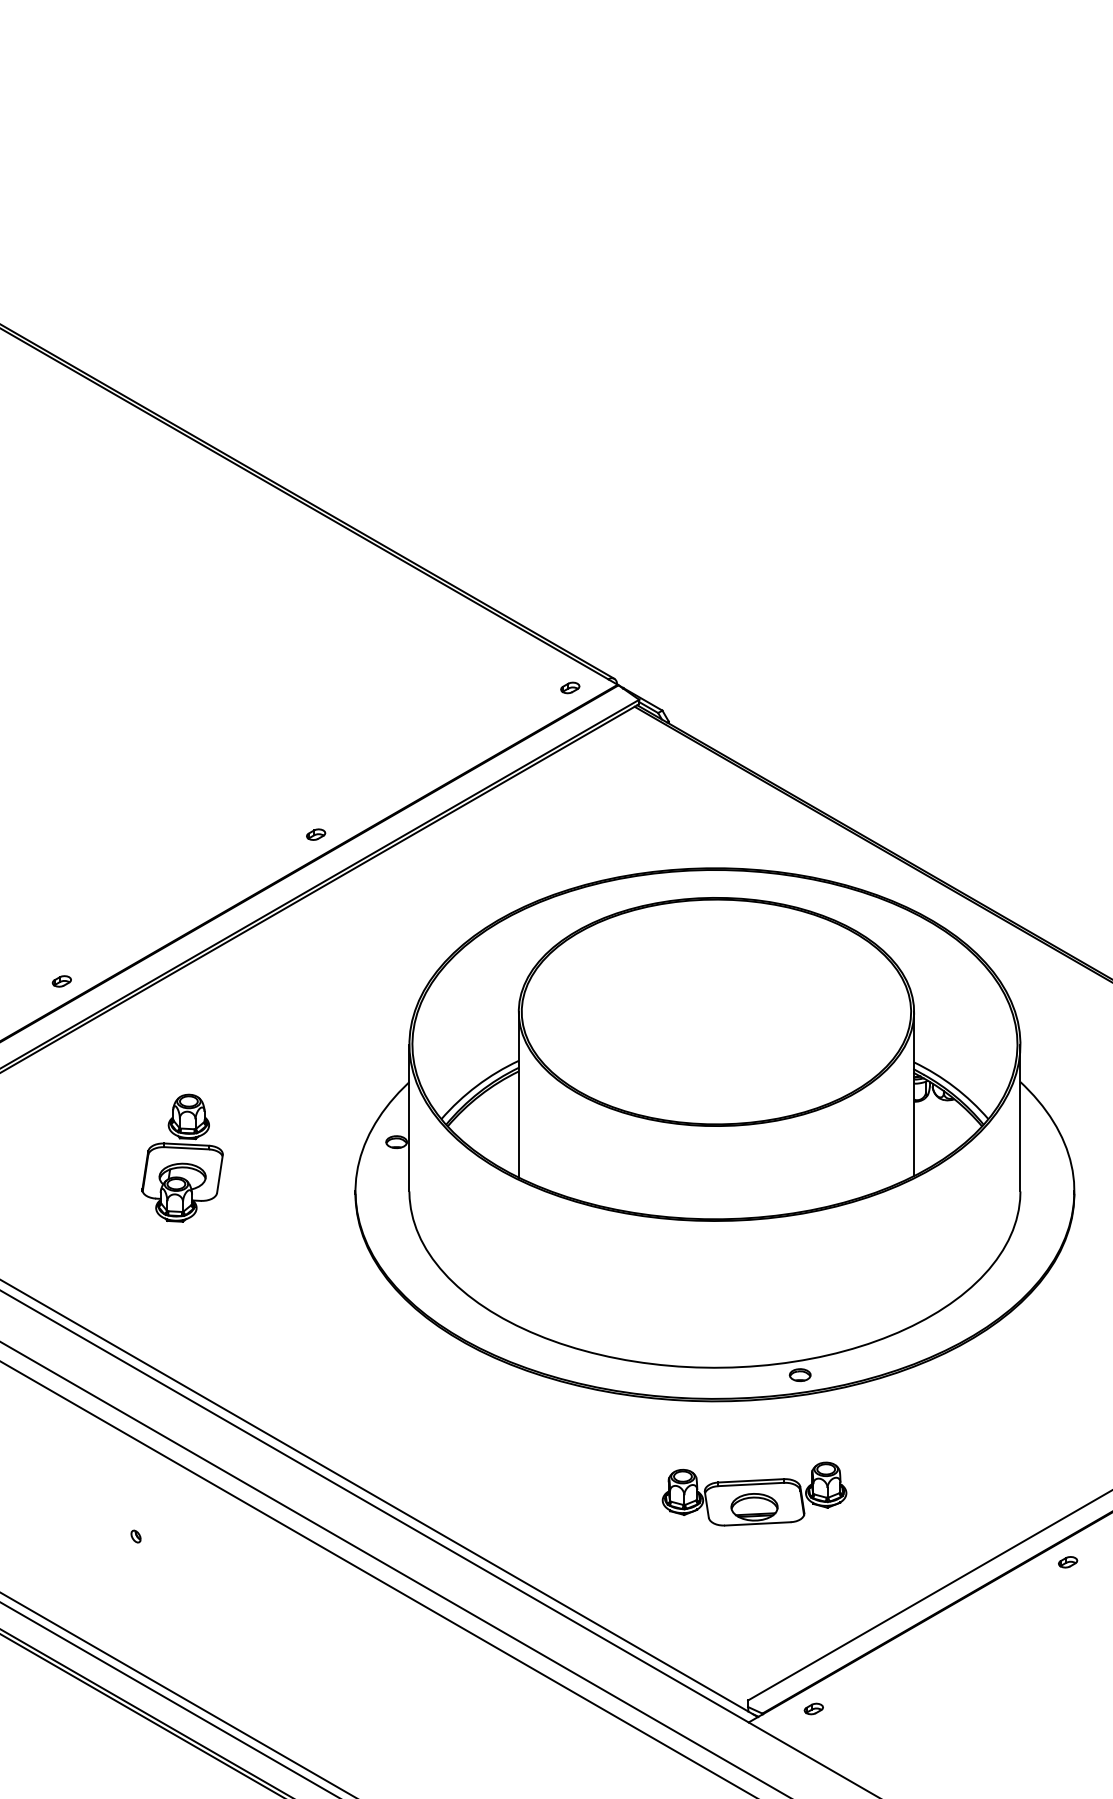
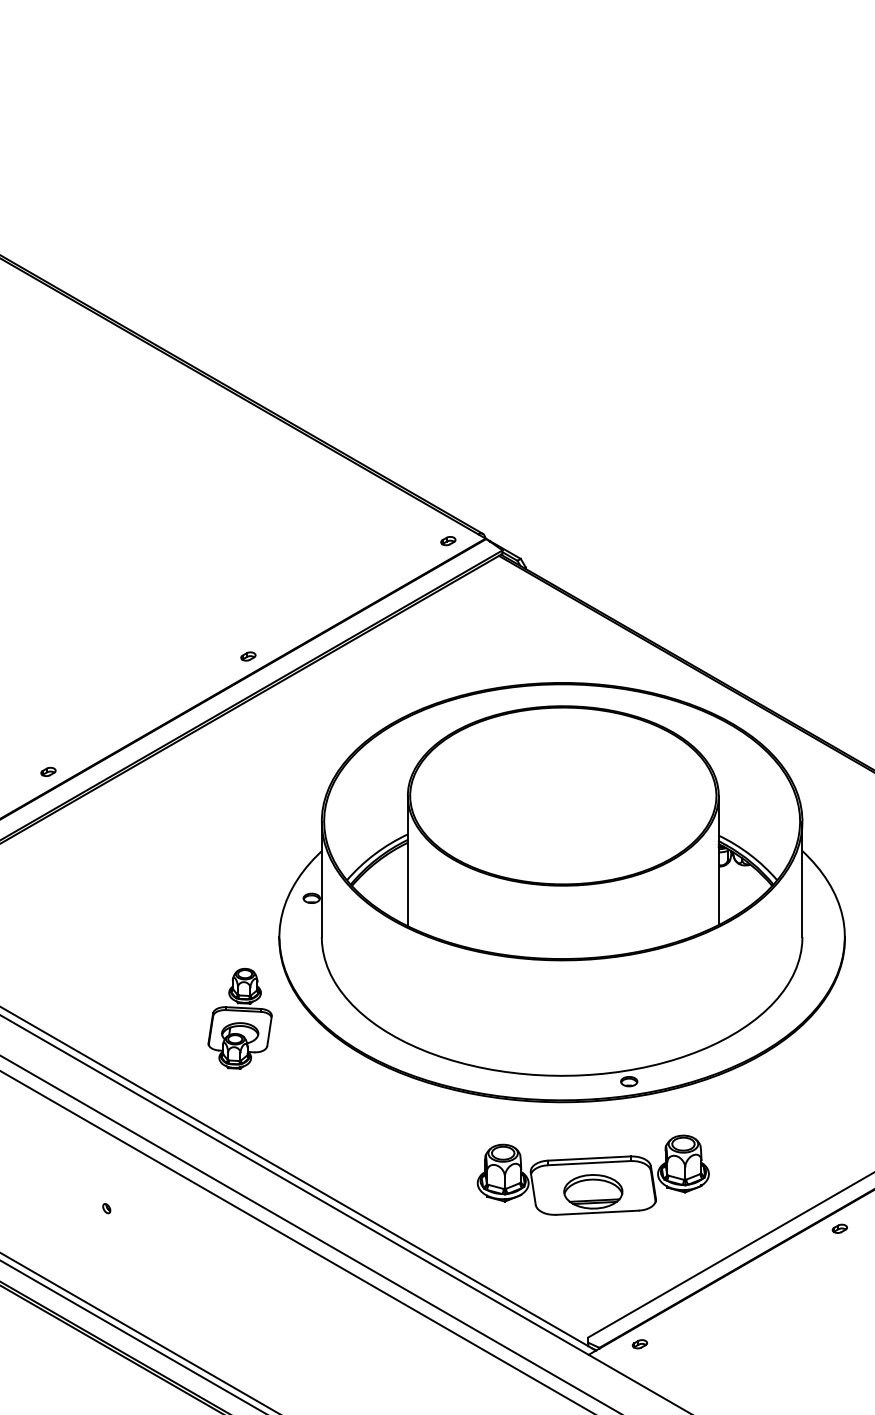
part: (182, 1157) -> (240, 1018), moved
part: (754, 1493) -> (593, 1174), size x1.6

